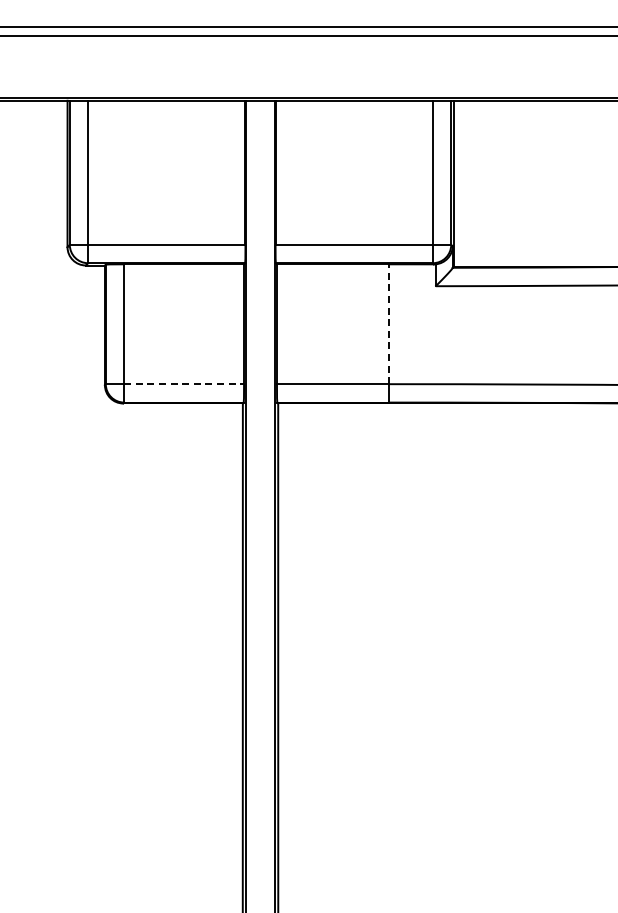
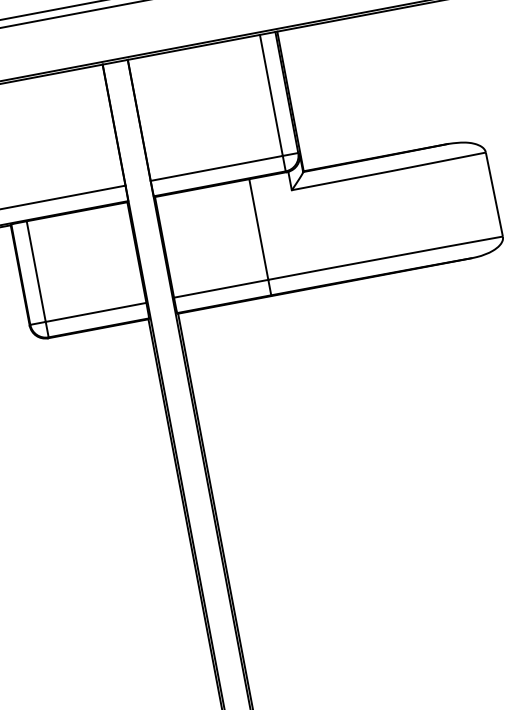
line: (389, 324) -> (259, 229), dashed -> solid
line: (184, 384) -> (96, 312), dashed -> solid

